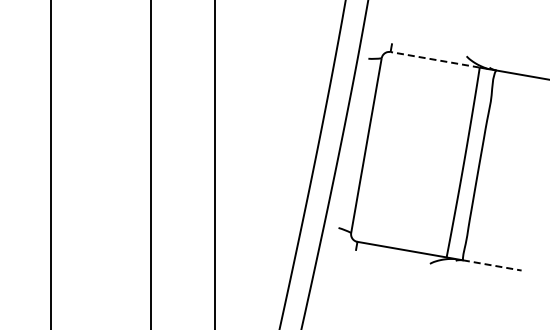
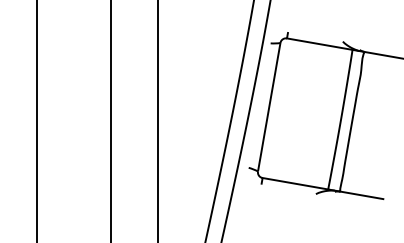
line: (434, 59) -> (319, 43), dashed -> solid
line: (492, 265) -> (361, 195), dashed -> solid

